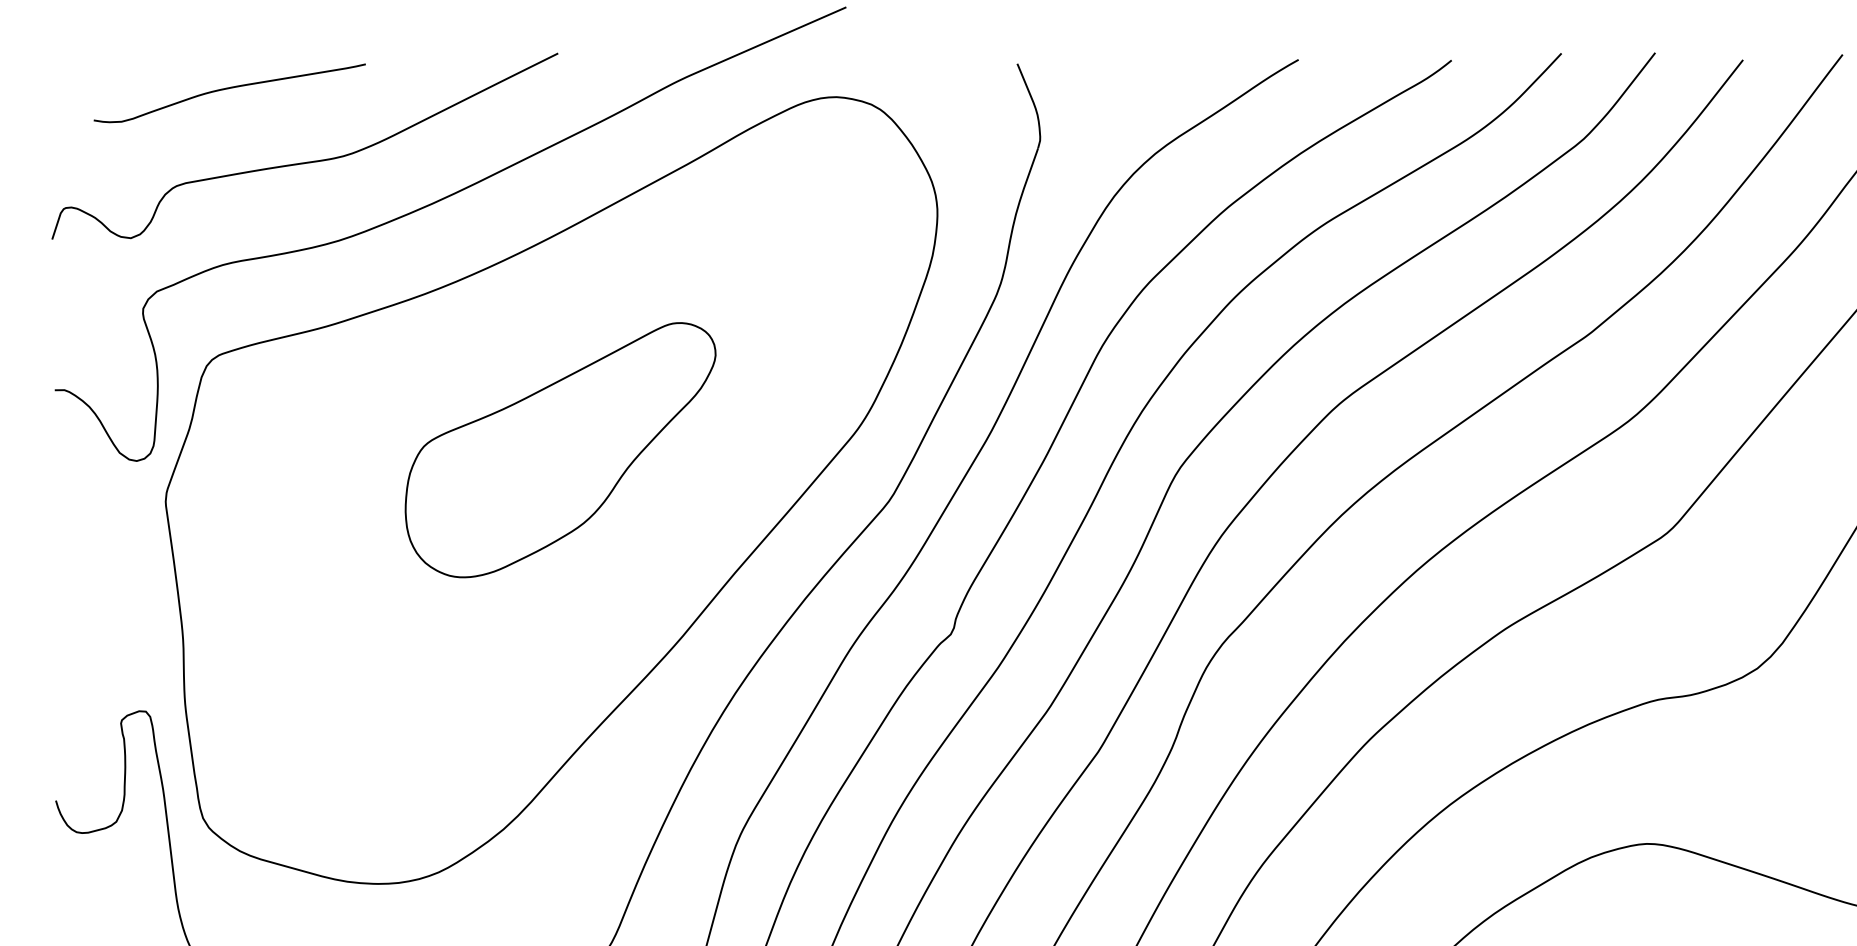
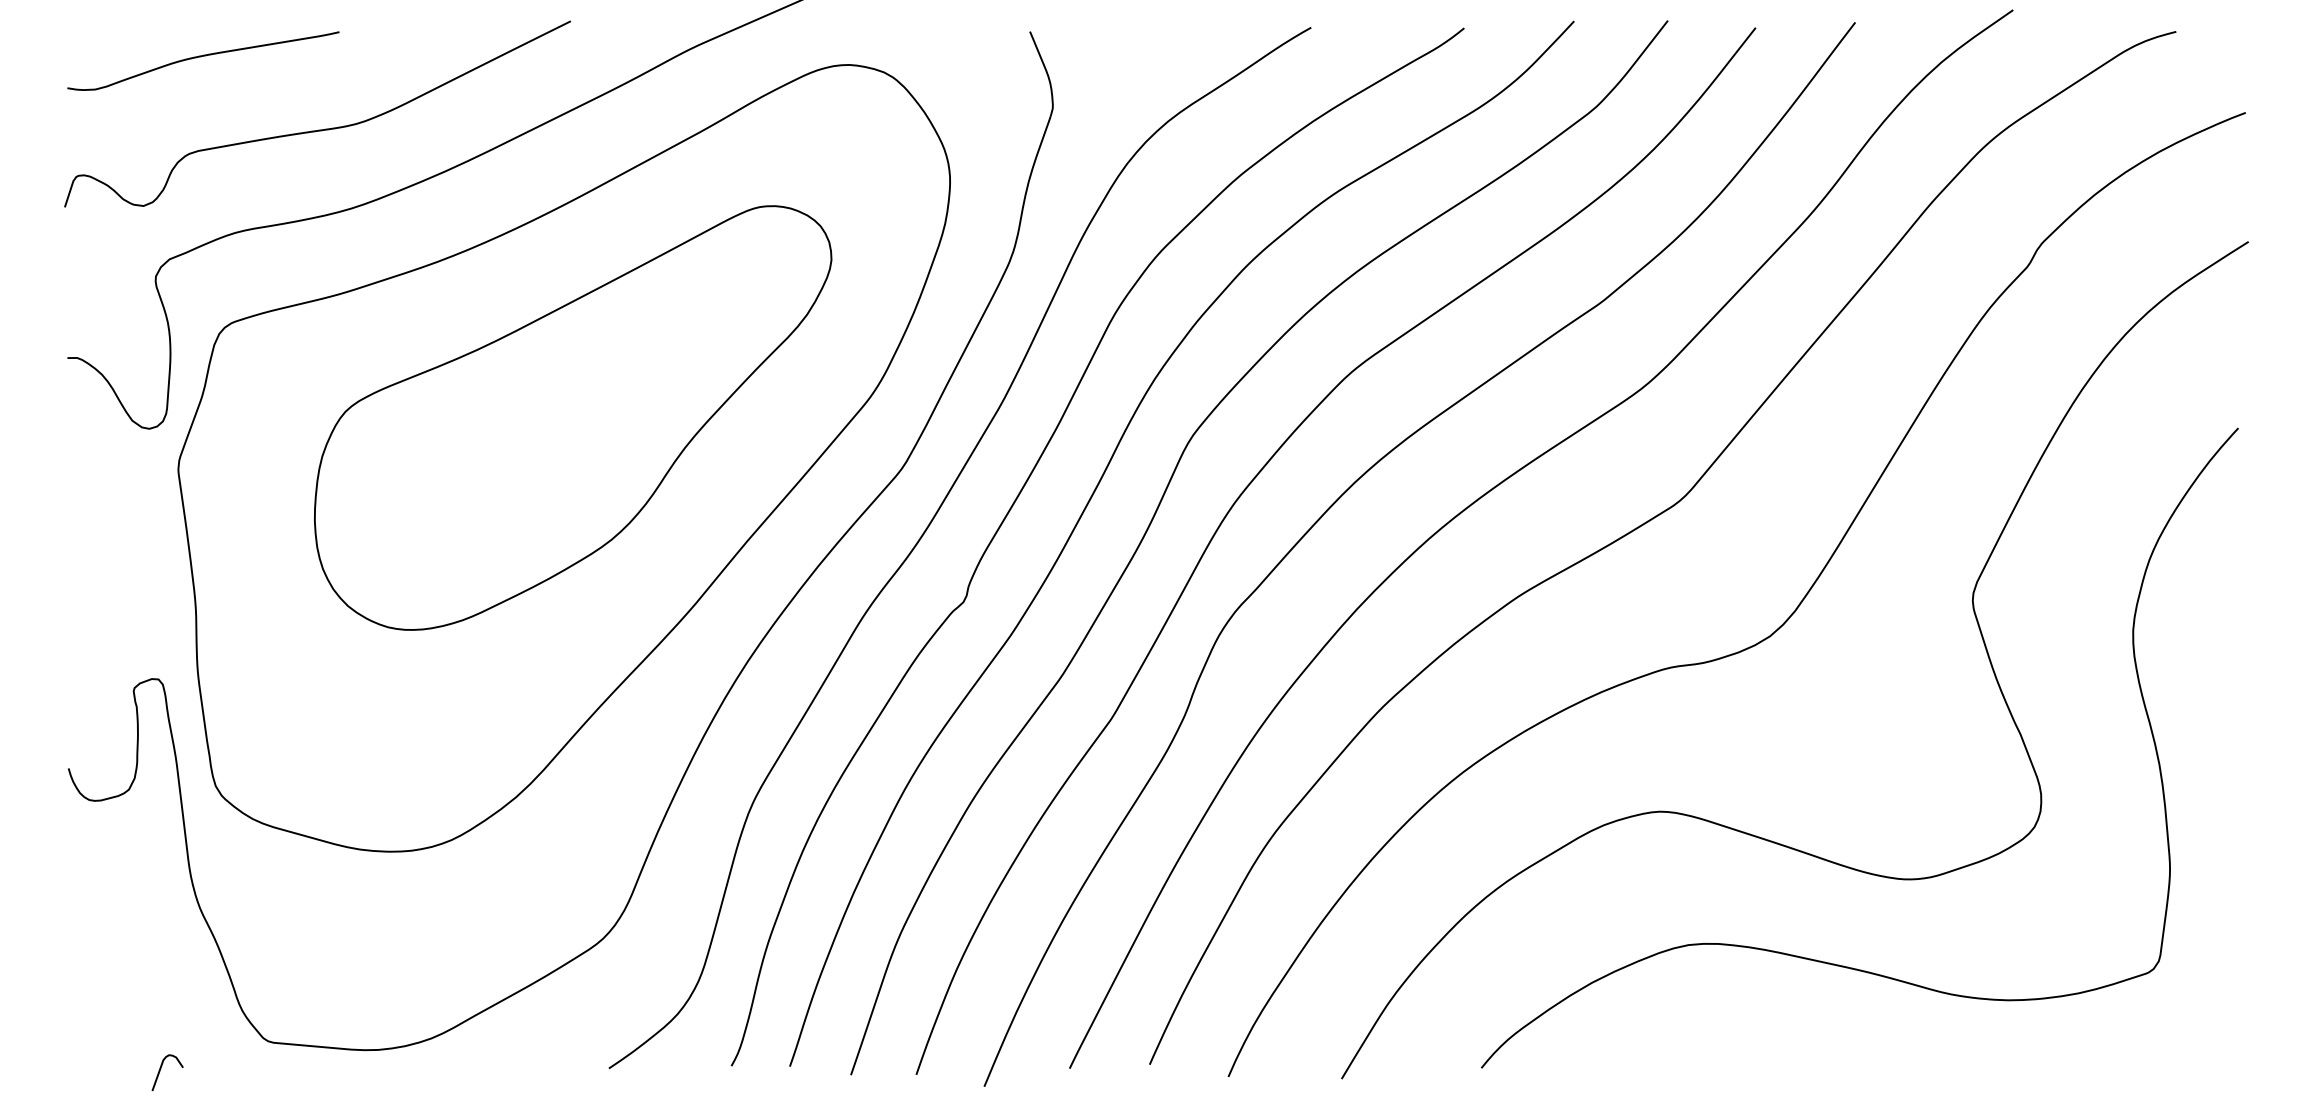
curve: (227, 89) -> (201, 57), moved
part: (560, 449) -> (573, 417), size x1.67

